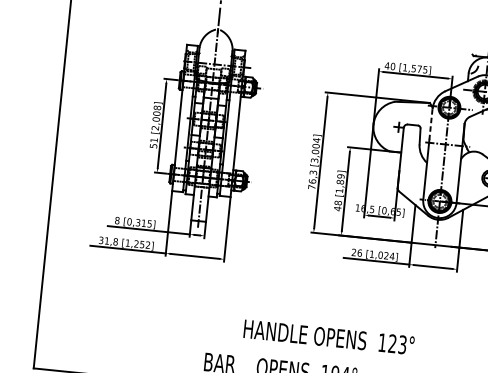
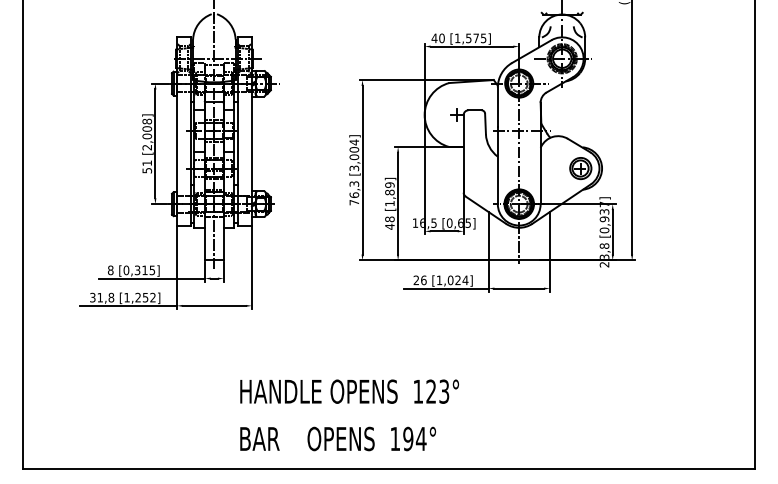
line: (430, 124) -> (497, 107), dashed -> solid
text: (329, 337) -> (349, 391), moved

